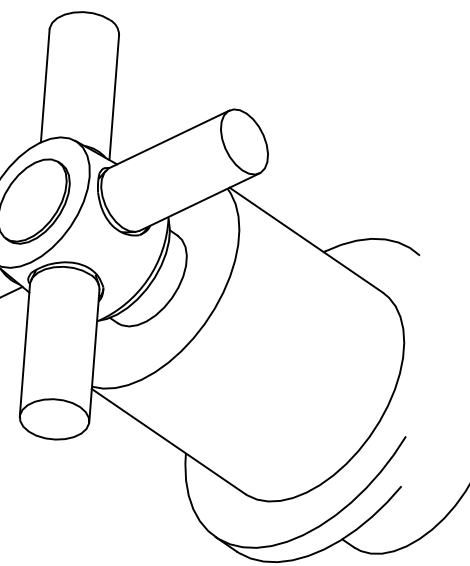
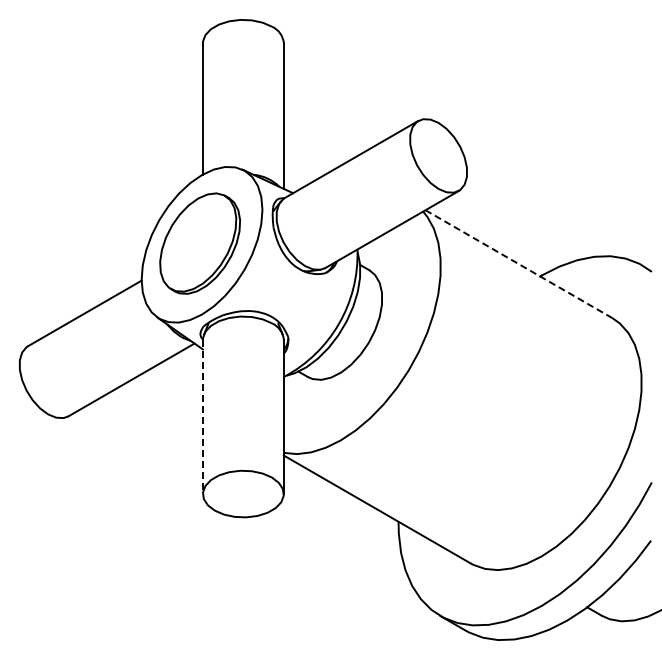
line: (305, 240) -> (518, 264), solid -> dashed
line: (24, 350) -> (202, 417), solid -> dashed

